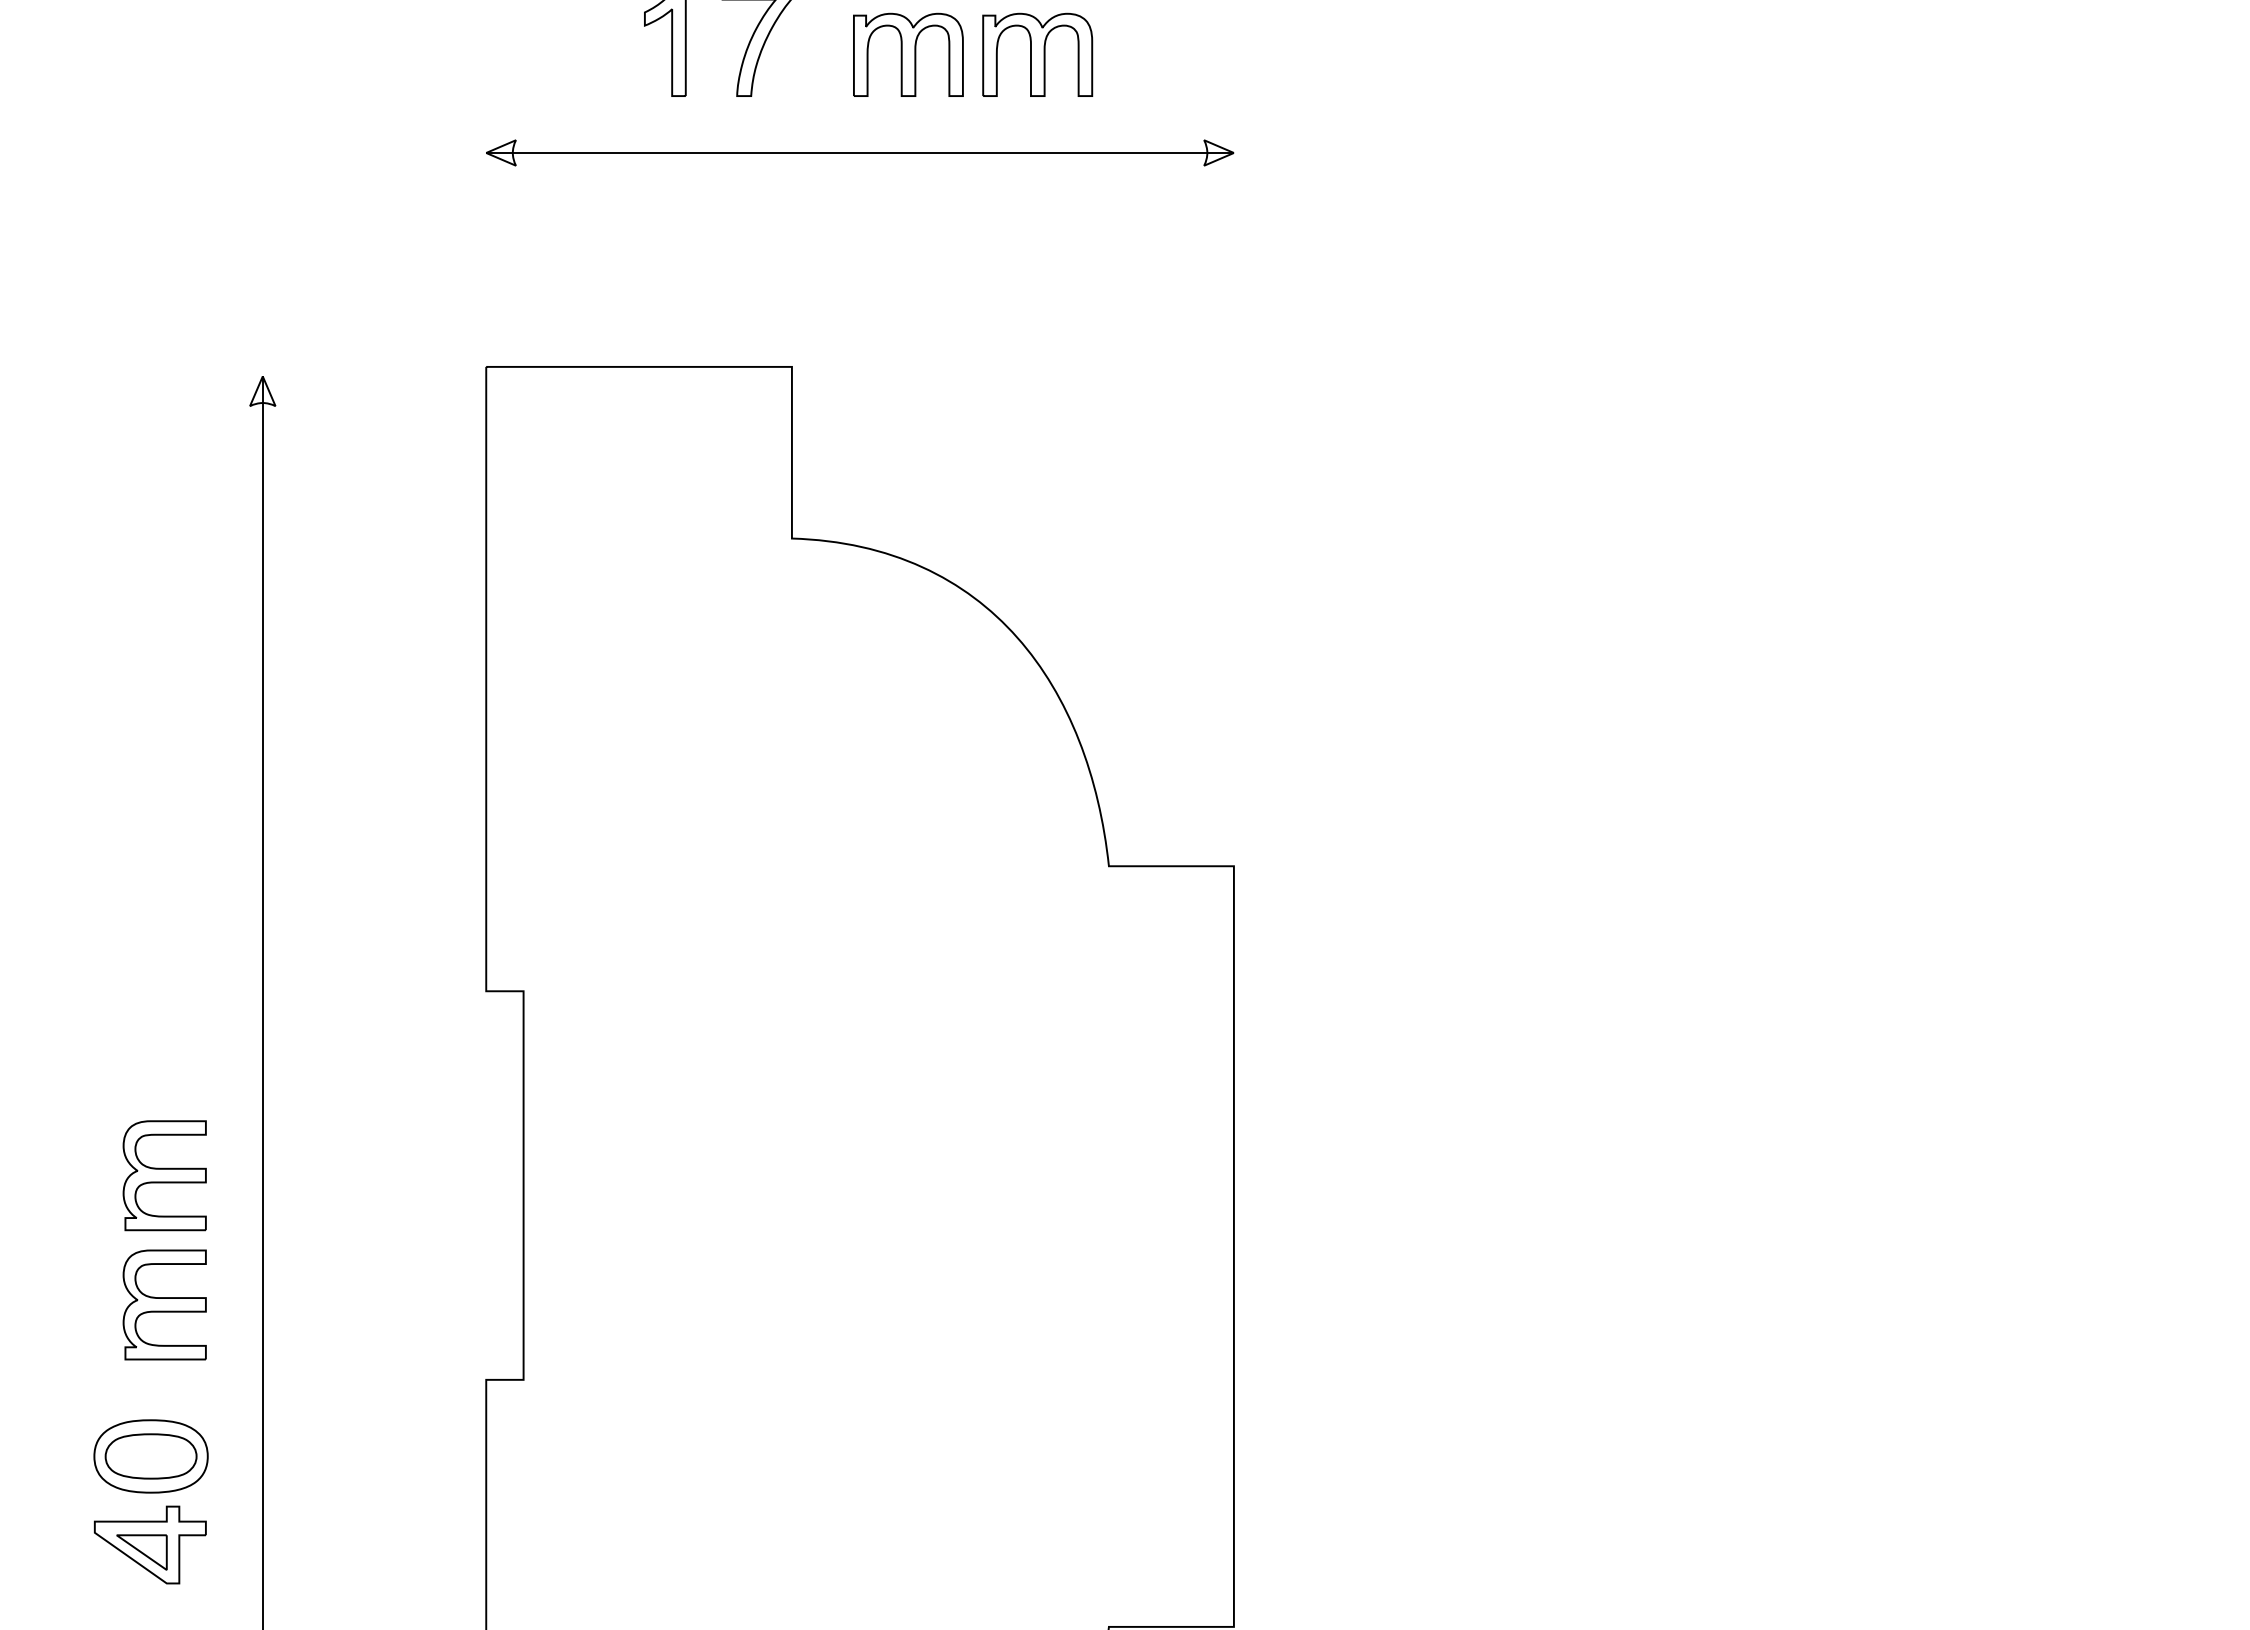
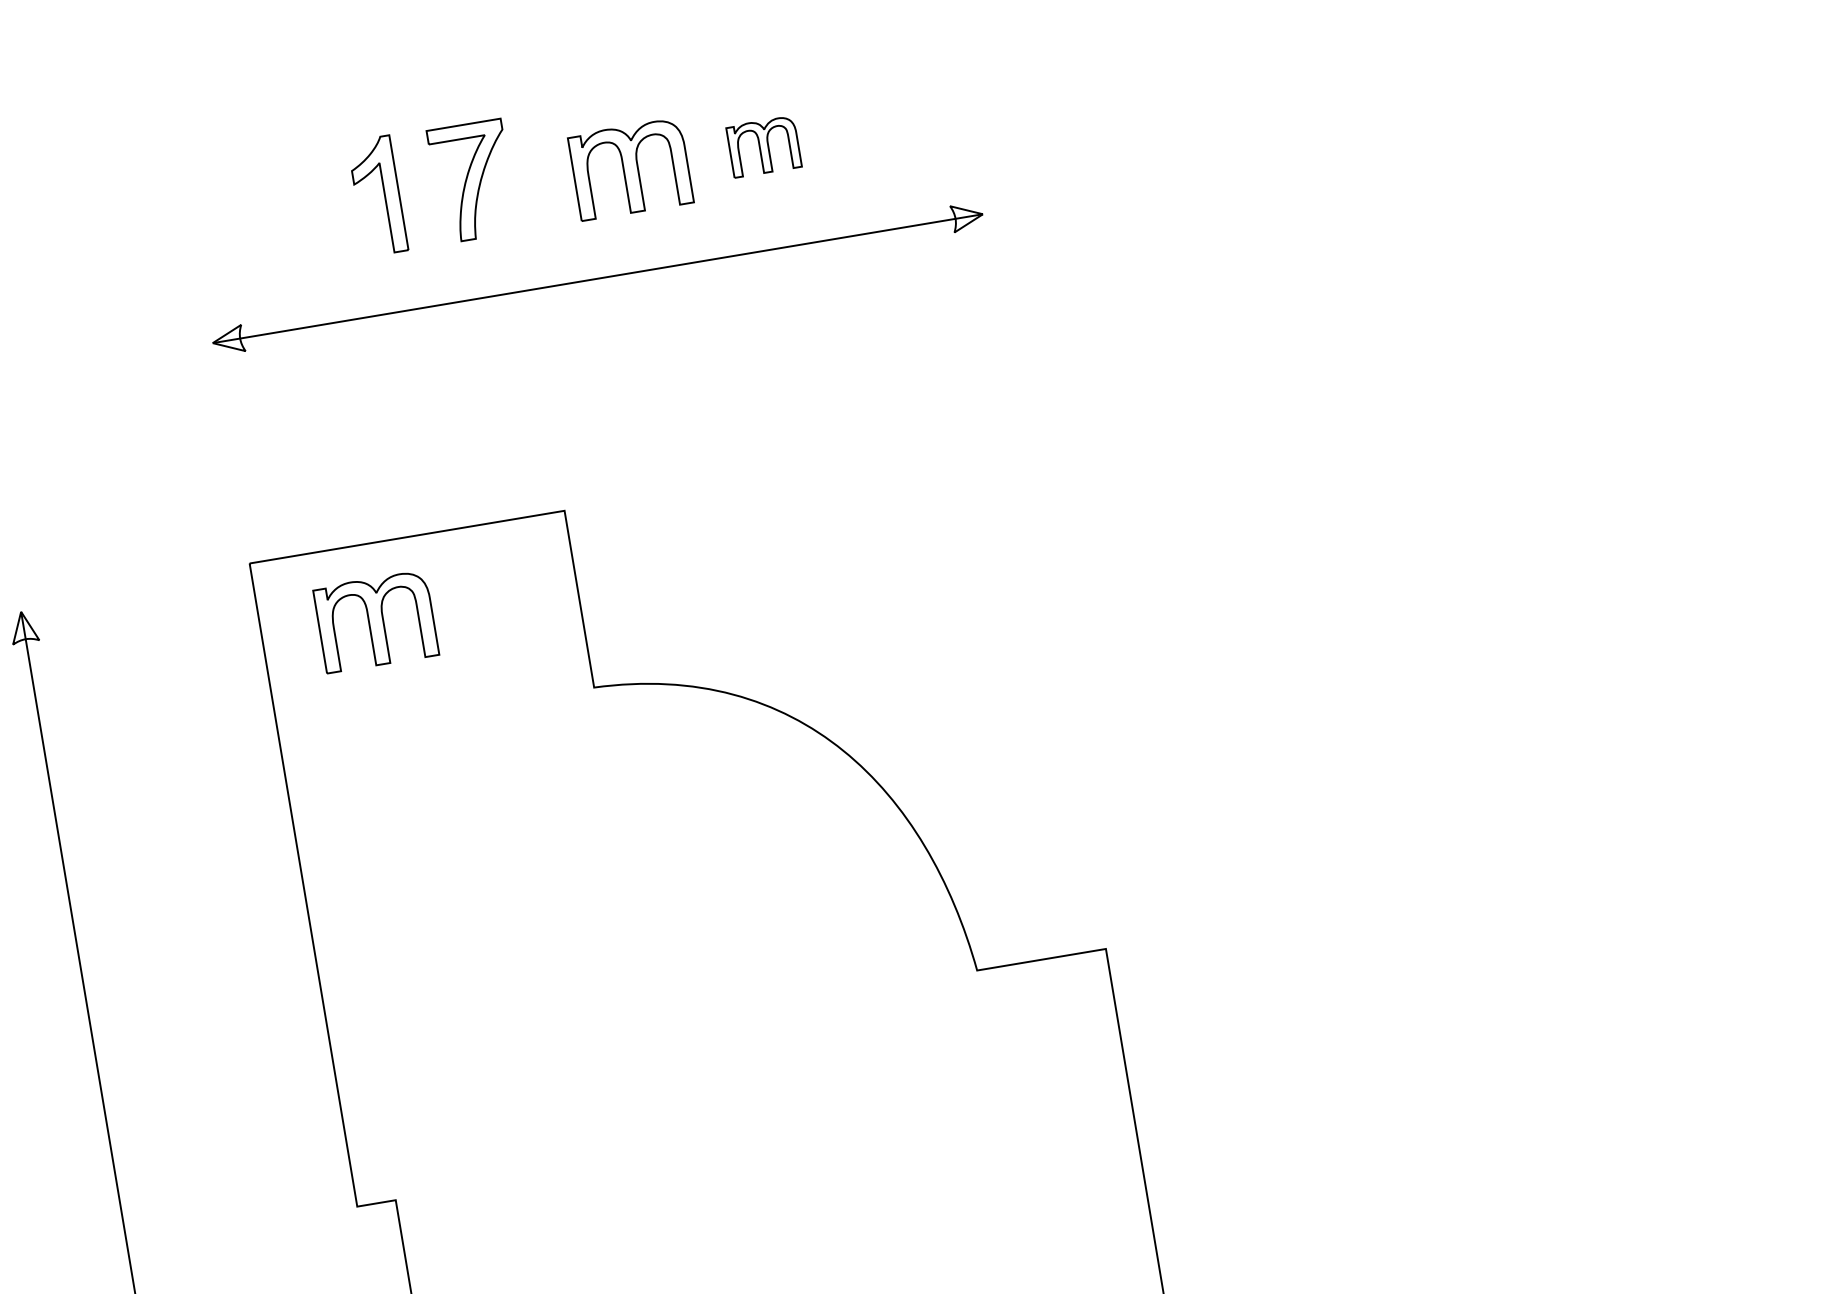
part: (1037, 54) -> (763, 146), size x0.6
part: (596, 441) -> (376, 621), added

